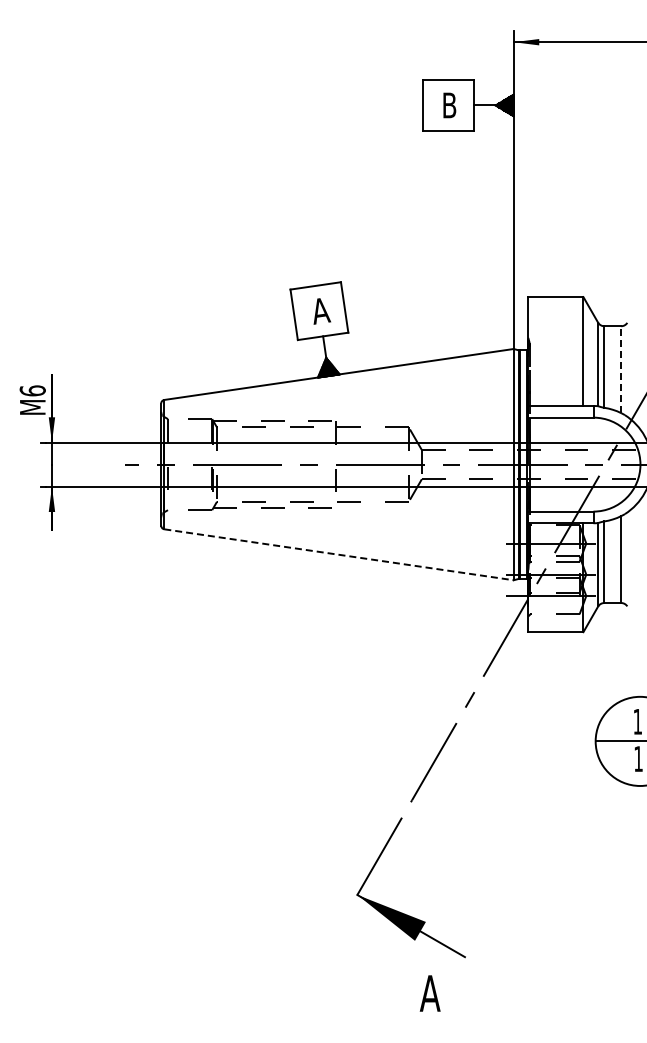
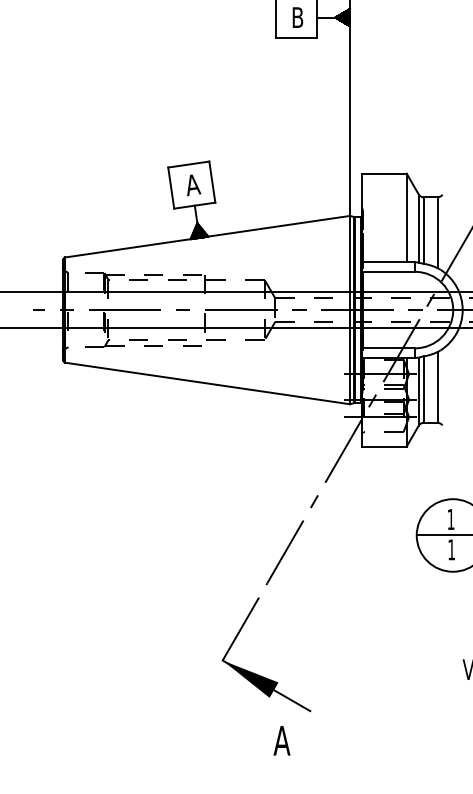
line: (621, 369) -> (437, 232), dashed -> solid
line: (339, 554) -> (208, 383), dashed -> solid

